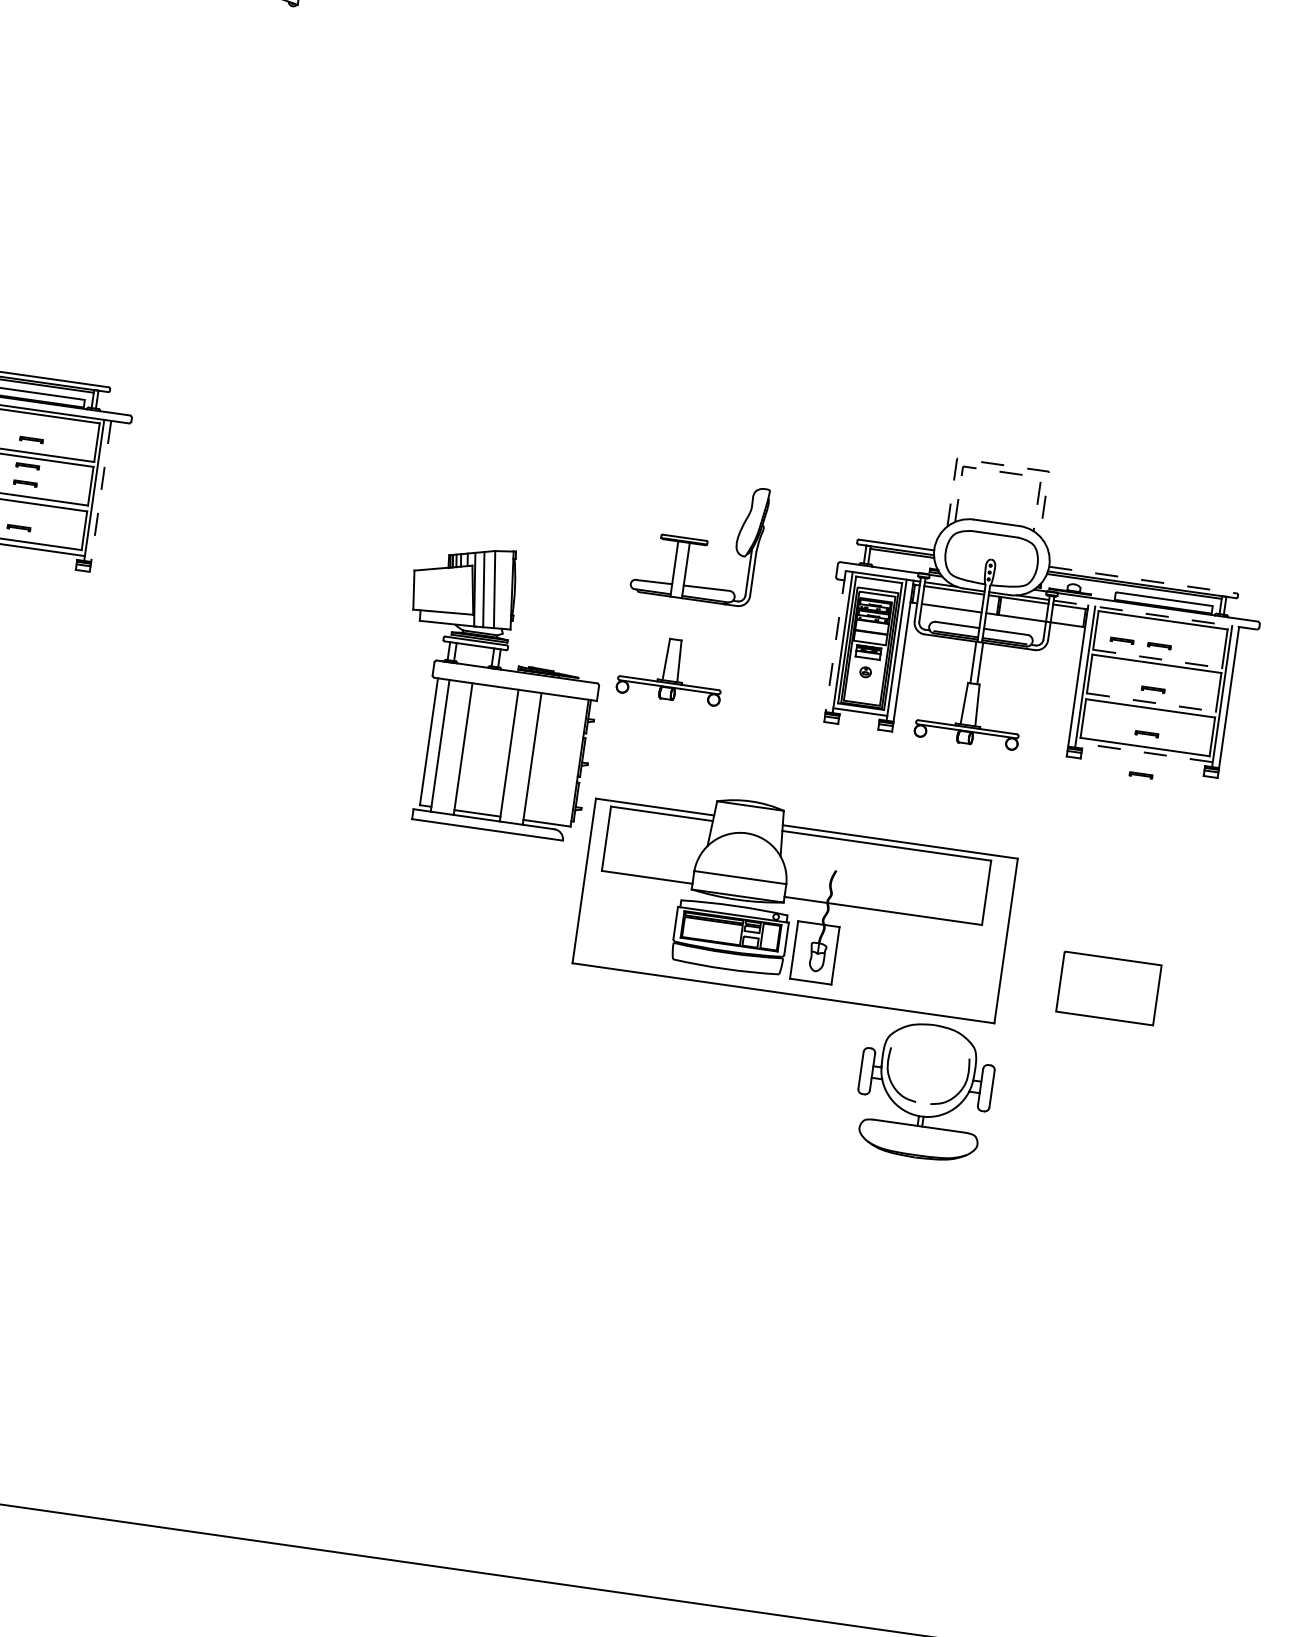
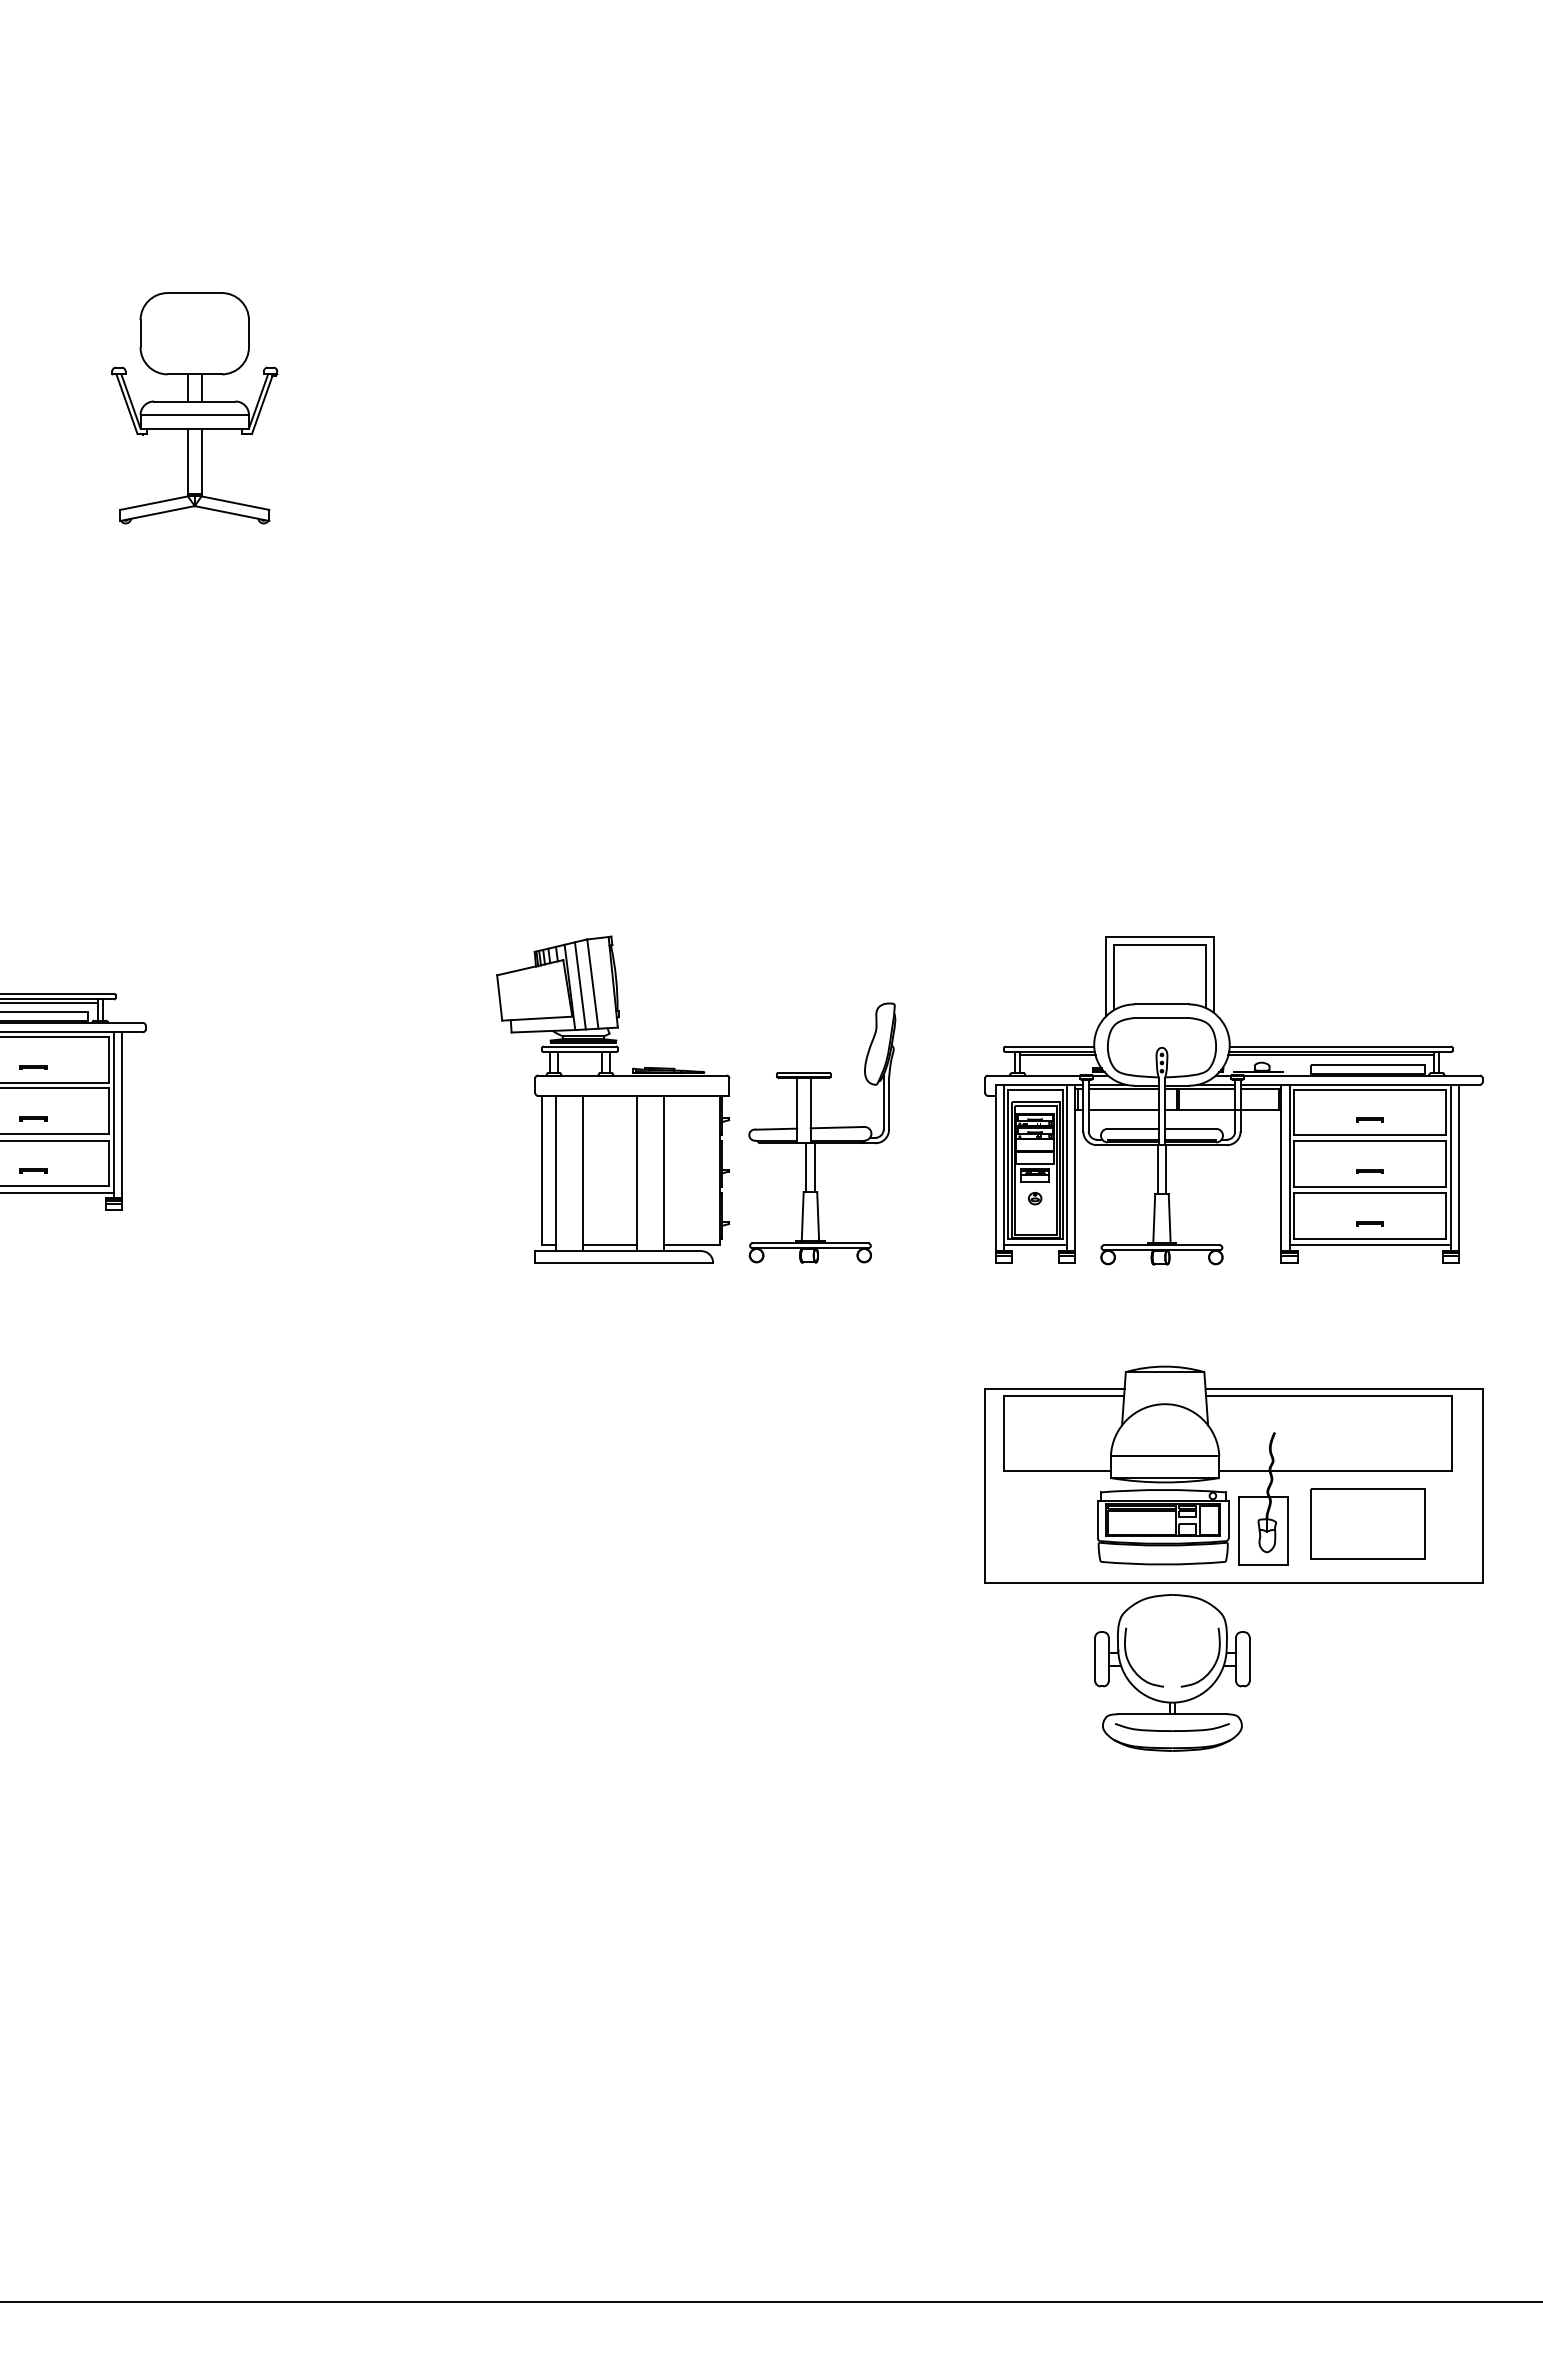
line: (1002, 464) -> (1158, 936), dashed -> solid
line: (27, 466) -> (33, 1098), removed
line: (1001, 471) -> (1159, 944), dashed -> solid
line: (100, 496) -> (122, 1121), dashed -> solid
line: (1143, 580) -> (1340, 1046), dashed -> solid
line: (1155, 614) -> (1360, 1084), dashed -> solid
line: (675, 618) -> (806, 1167), added
line: (682, 619) -> (814, 1167), added
part: (1121, 640) -> (1325, 1119), removed
line: (835, 646) -> (995, 1173), dashed -> solid
line: (1157, 659) -> (1370, 1135), dashed -> solid
part: (498, 690) -> (613, 1099), moved
line: (1151, 702) -> (1370, 1186), dashed -> solid
line: (1144, 752) -> (1370, 1245), dashed -> solid
line: (1140, 775) -> (1369, 1272), removed
part: (796, 901) -> (1233, 1474), moved
part: (918, 1137) -> (1172, 1727), added

